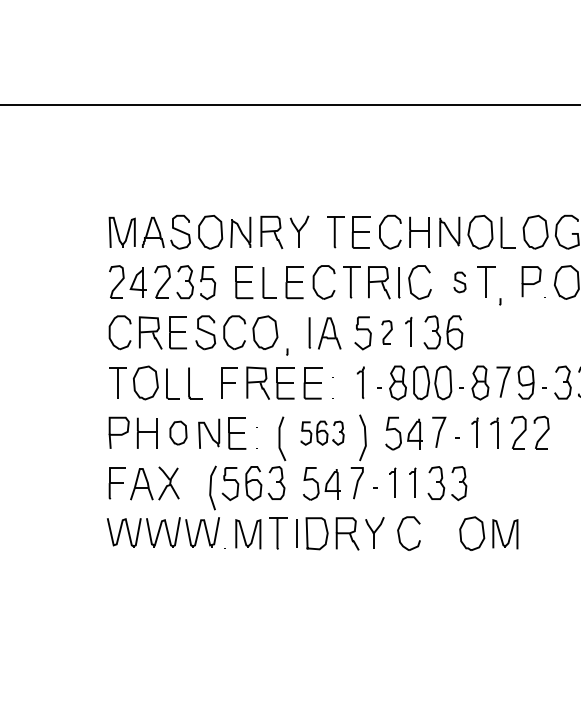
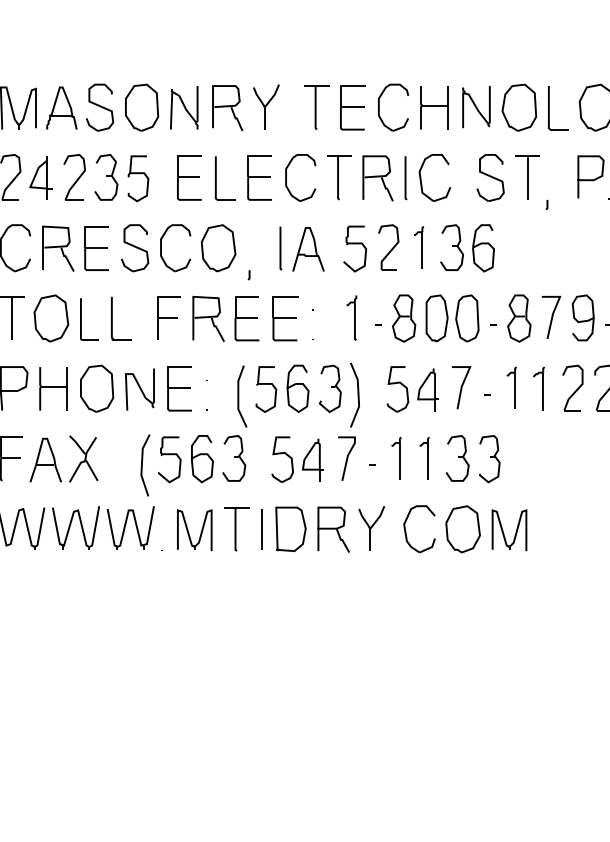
part: (459, 282) -> (490, 177), size x1.67
part: (386, 331) -> (387, 246), size x1.43
part: (178, 432) -> (97, 387), size x1.43
part: (322, 432) -> (298, 387), size x1.43
part: (488, 533) -> (485, 528), moved

